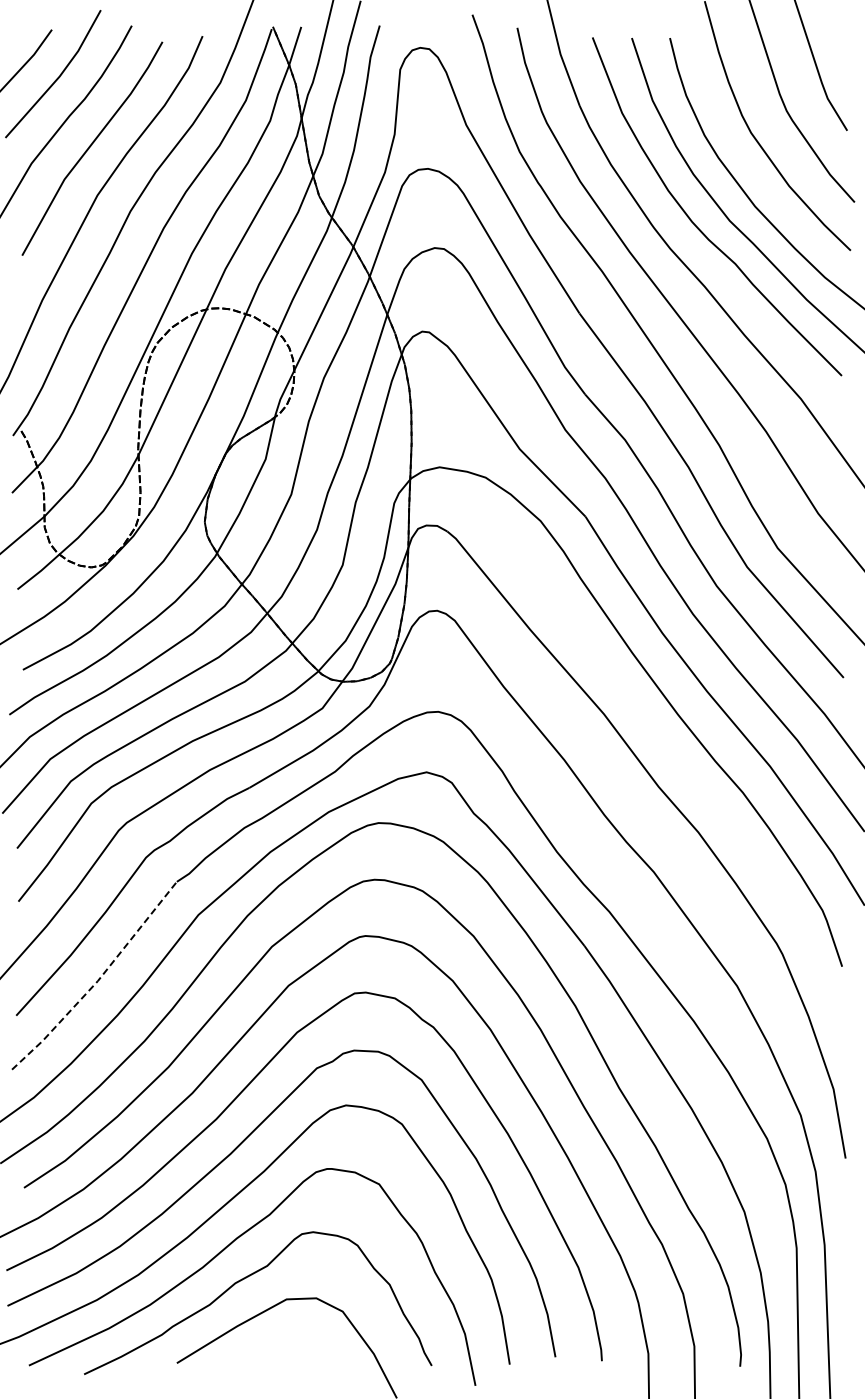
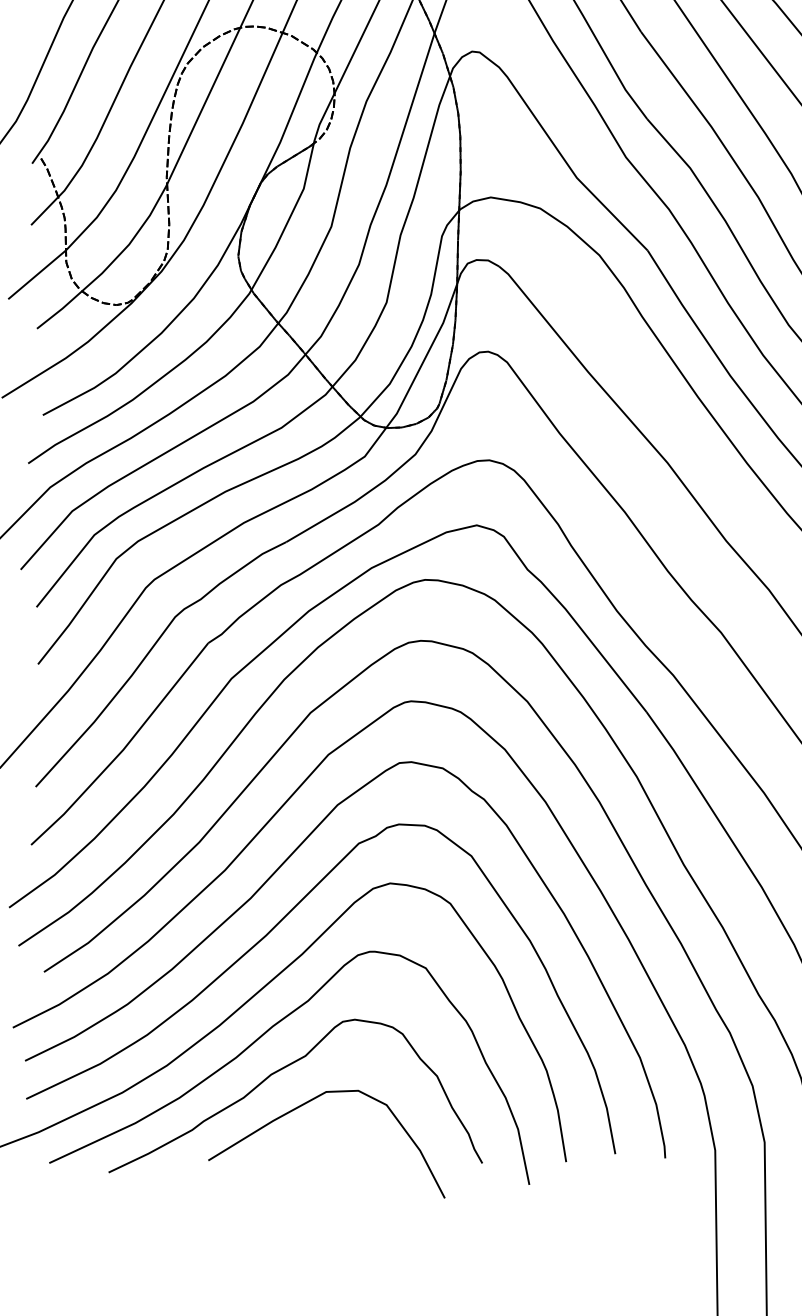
line: (98, 980) -> (124, 749), dashed -> solid

